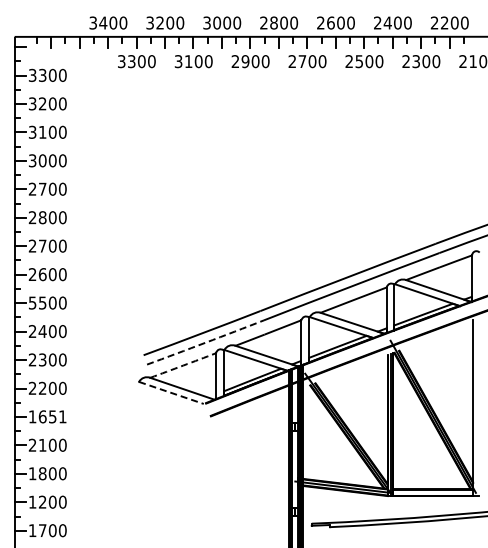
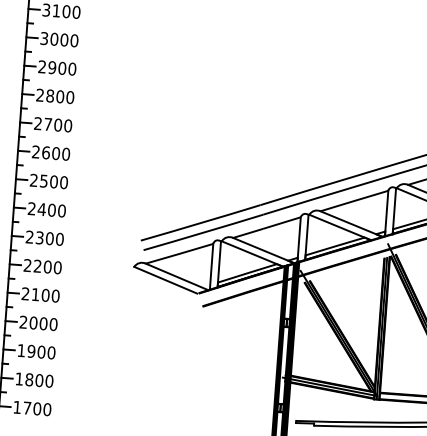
text: (42, 188) -> (52, 66), 2700 -> 2900
text: (32, 302) -> (33, 179), 5500 -> 2500
arc: (205, 342) -> (203, 232), dashed -> solid
arc: (183, 365) -> (179, 253), dashed -> solid
line: (171, 393) -> (165, 280), dashed -> solid
text: (47, 416) -> (40, 294), 1651 -> 2100
text: (42, 444) -> (33, 322), 2100 -> 2000
text: (42, 473) -> (31, 351), 1800 -> 1900
text: (42, 501) -> (29, 379), 1200 -> 1800

